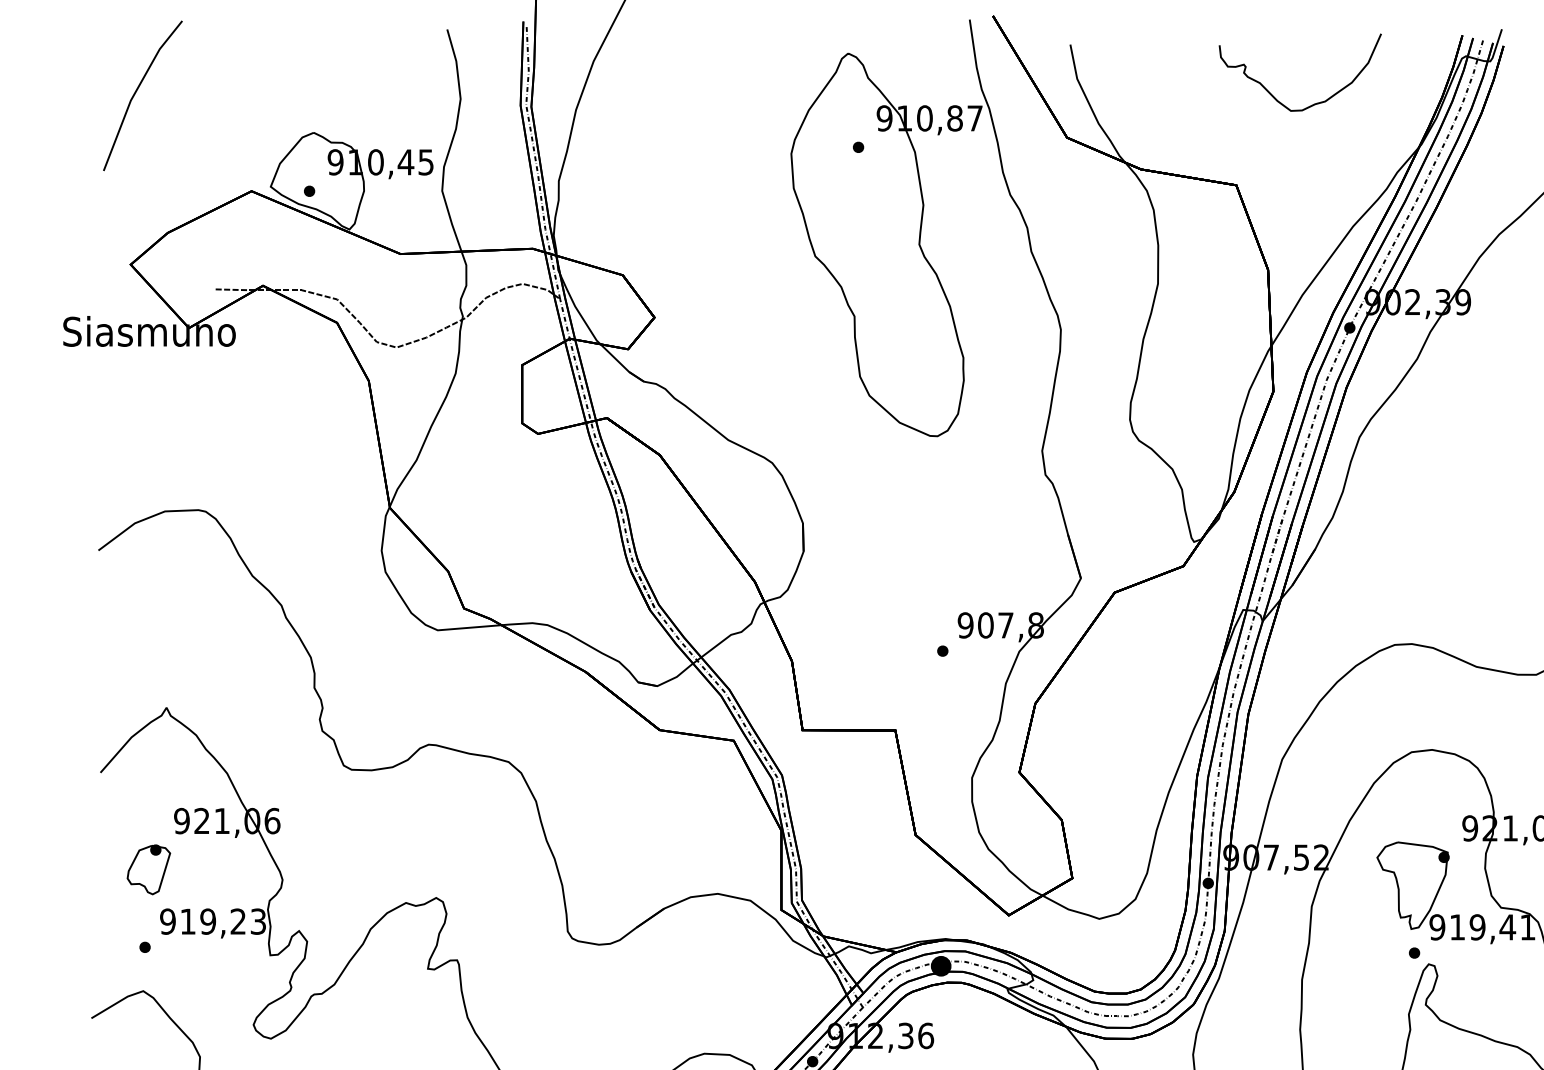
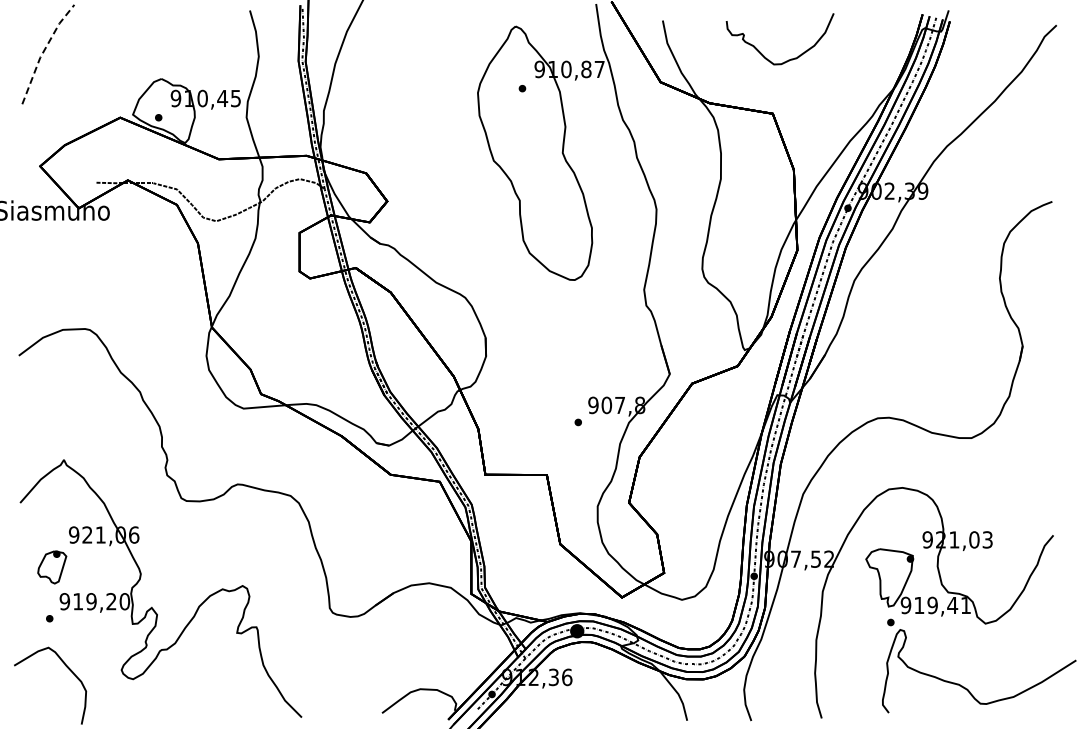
line: (135, 91) -> (43, 51), solid -> dashed
curve: (1275, 95) -> (763, 54), moved
text: (257, 921) -> (124, 601), 919,23 -> 919,20

